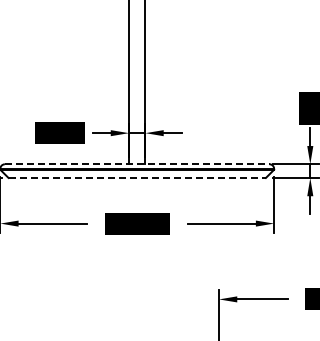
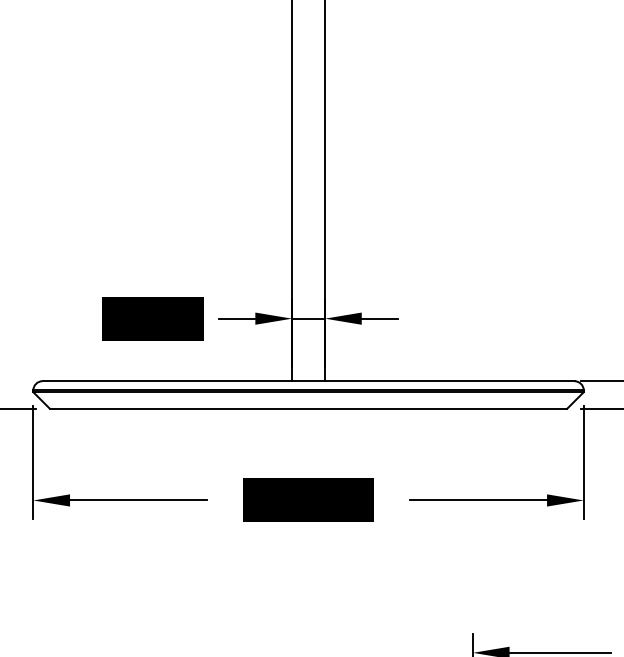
line: (137, 164) -> (309, 381), dashed -> solid
line: (137, 177) -> (309, 407), dashed -> solid

